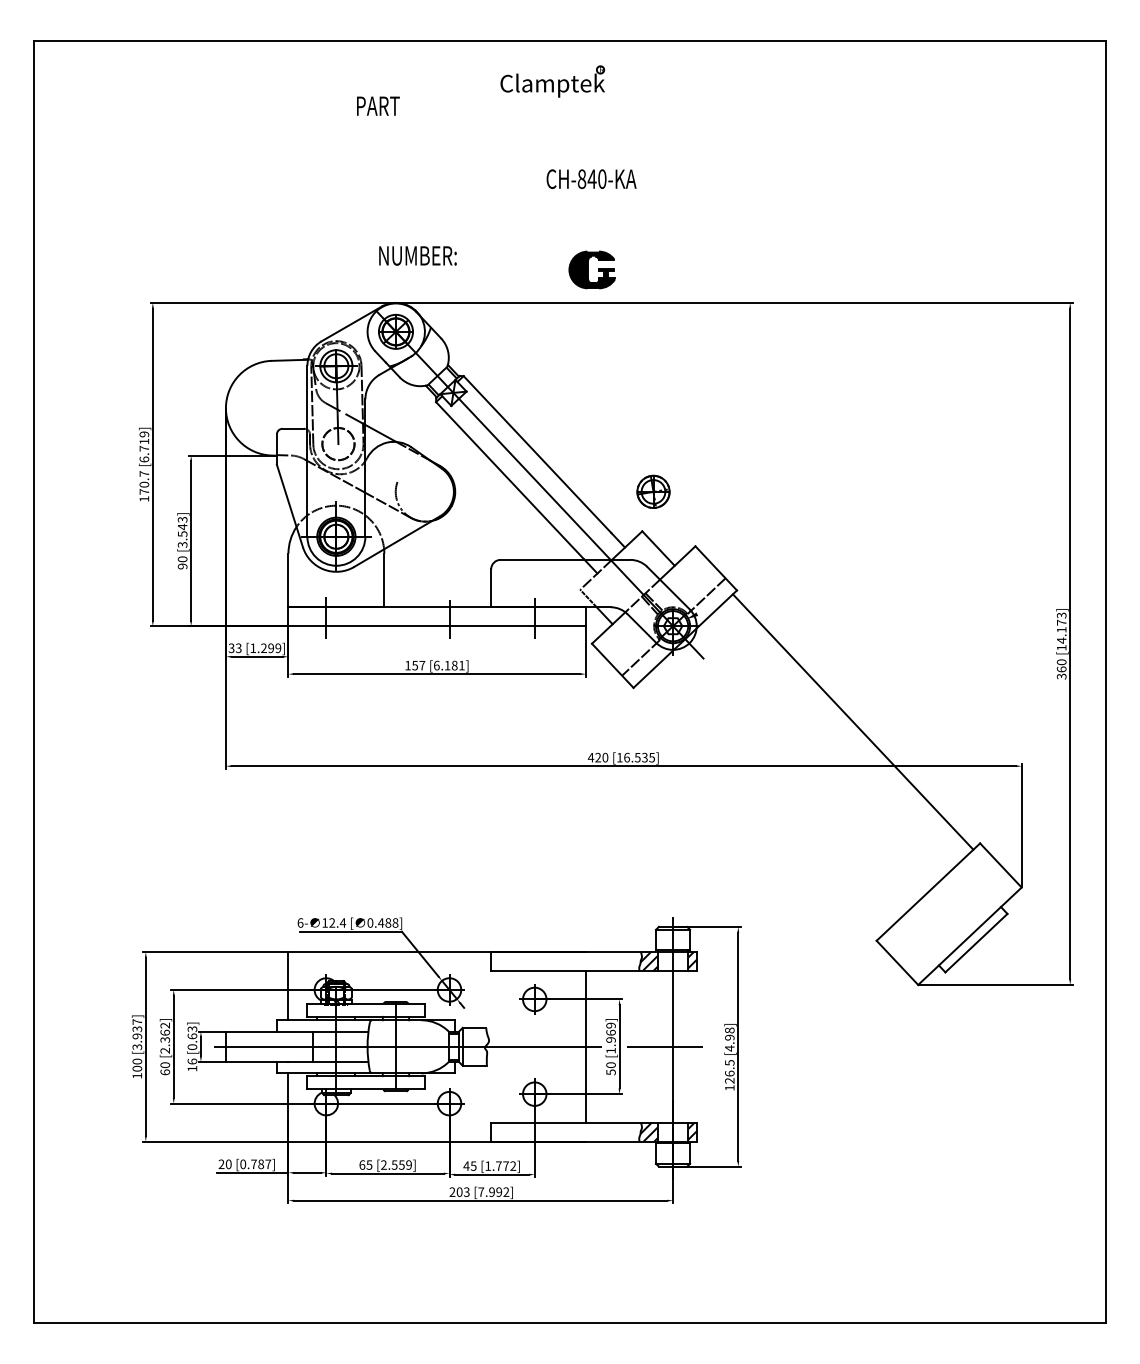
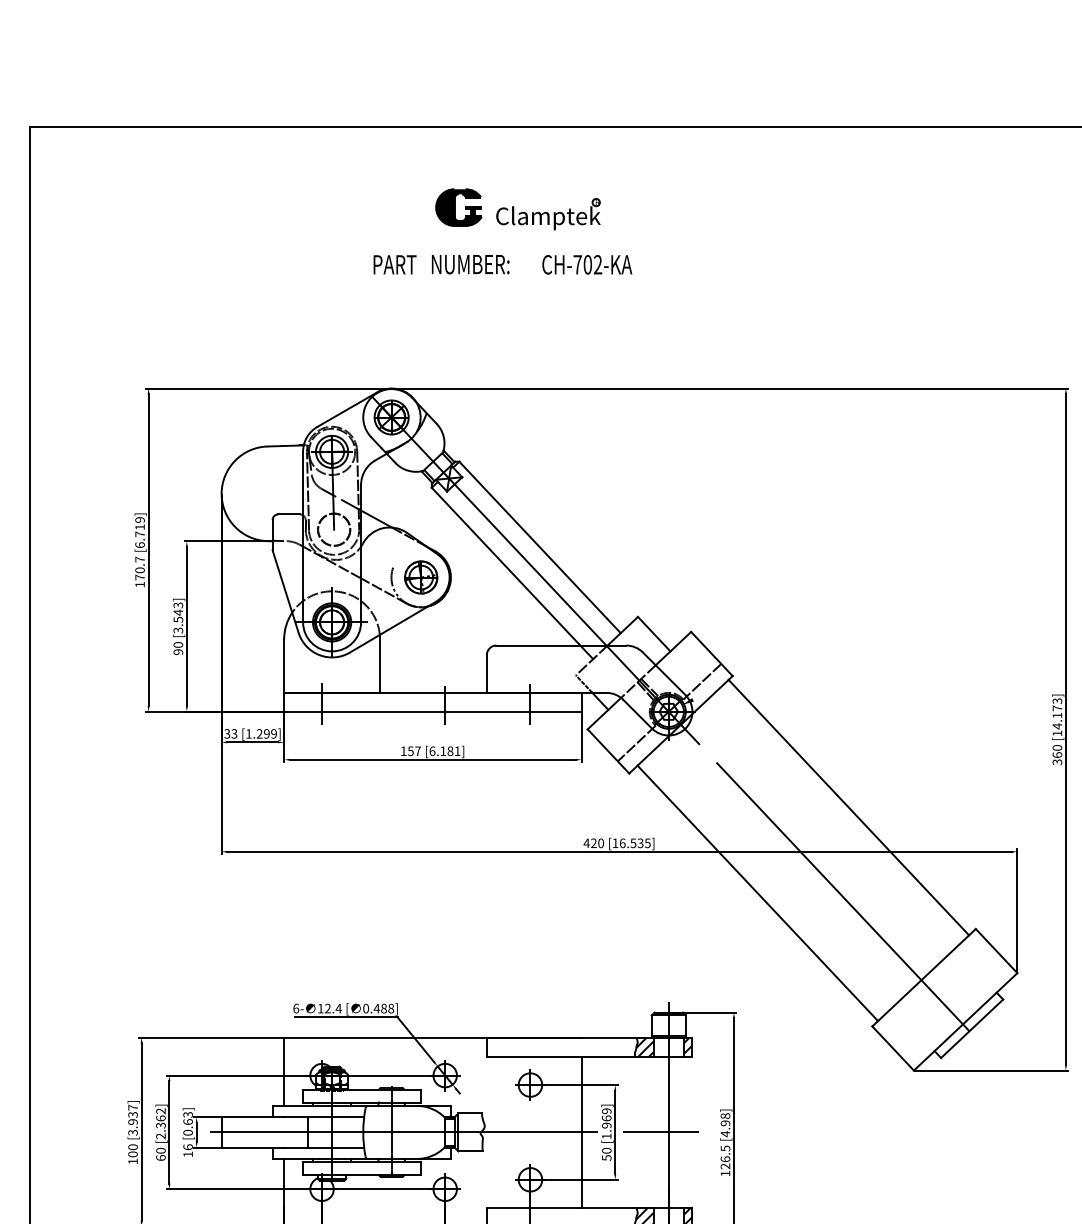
part: (552, 81) -> (548, 214), moved
text: (378, 105) -> (395, 264), moved
text: (591, 179) -> (587, 265), CH-840-KA -> CH-702-KA
text: (417, 255) -> (470, 264), moved
part: (591, 269) -> (458, 207), moved
part: (653, 491) -> (421, 577), moved
line: (761, 807) -> (757, 893), added
line: (846, 810) -> (842, 896), added

